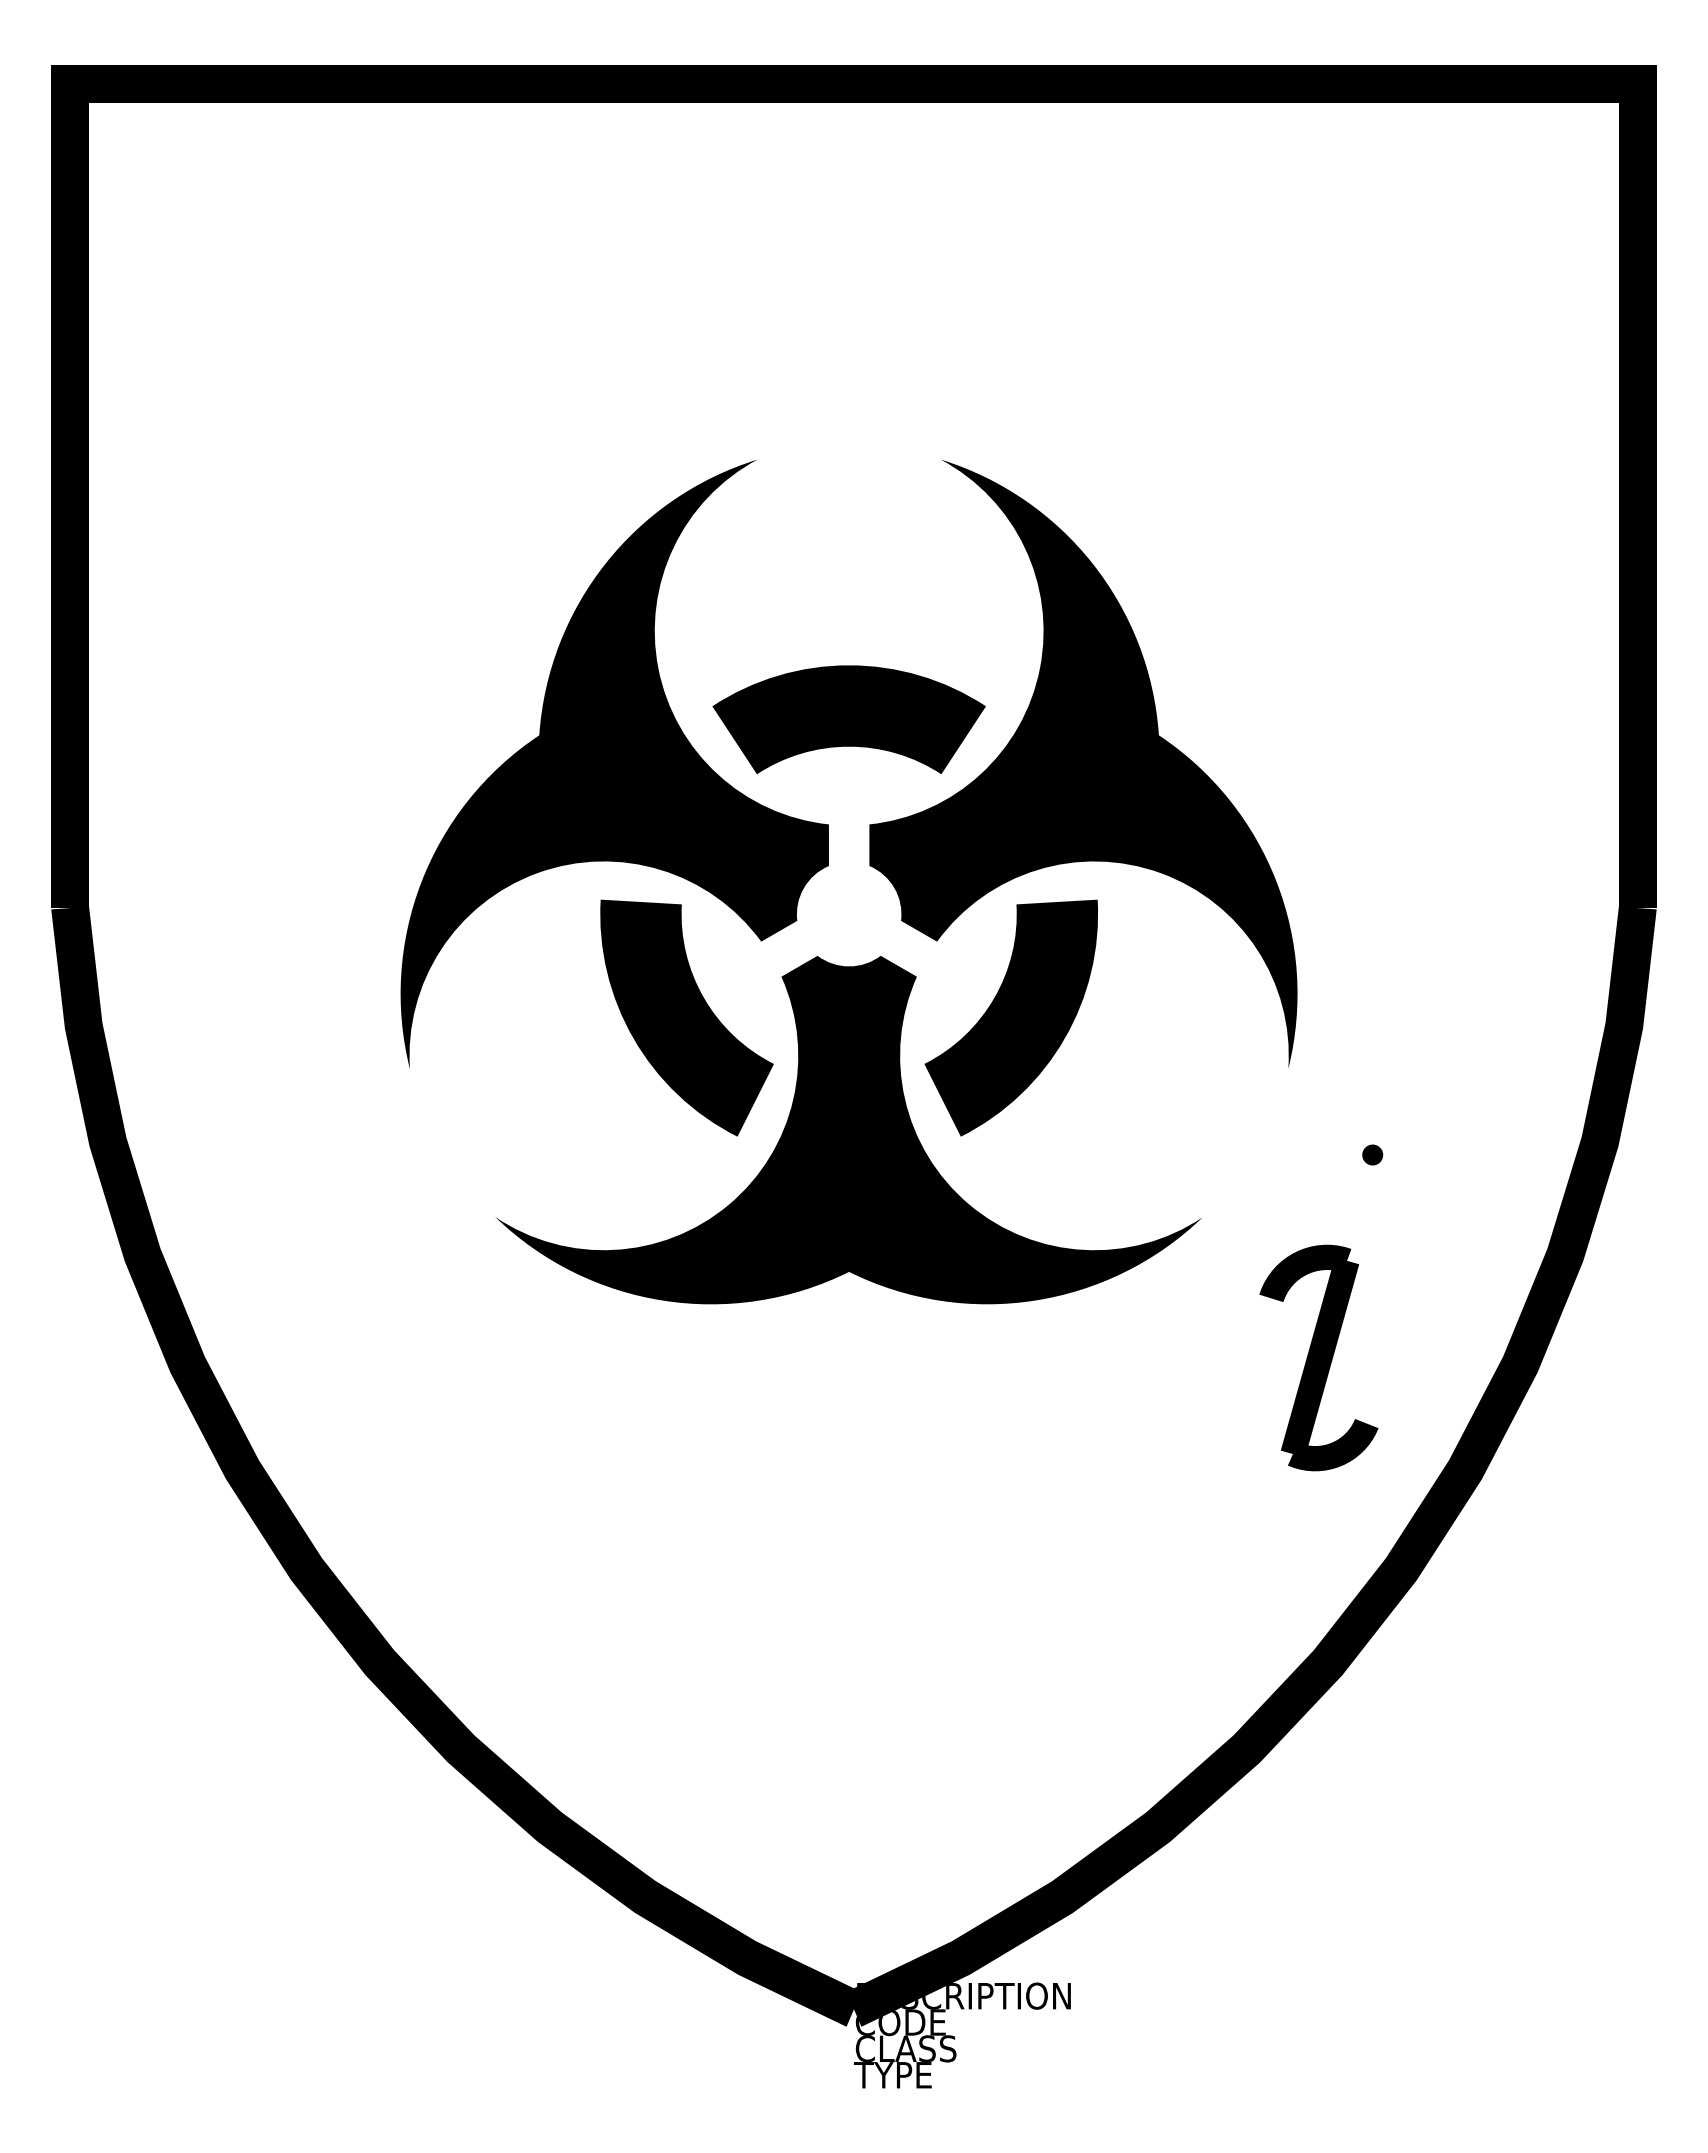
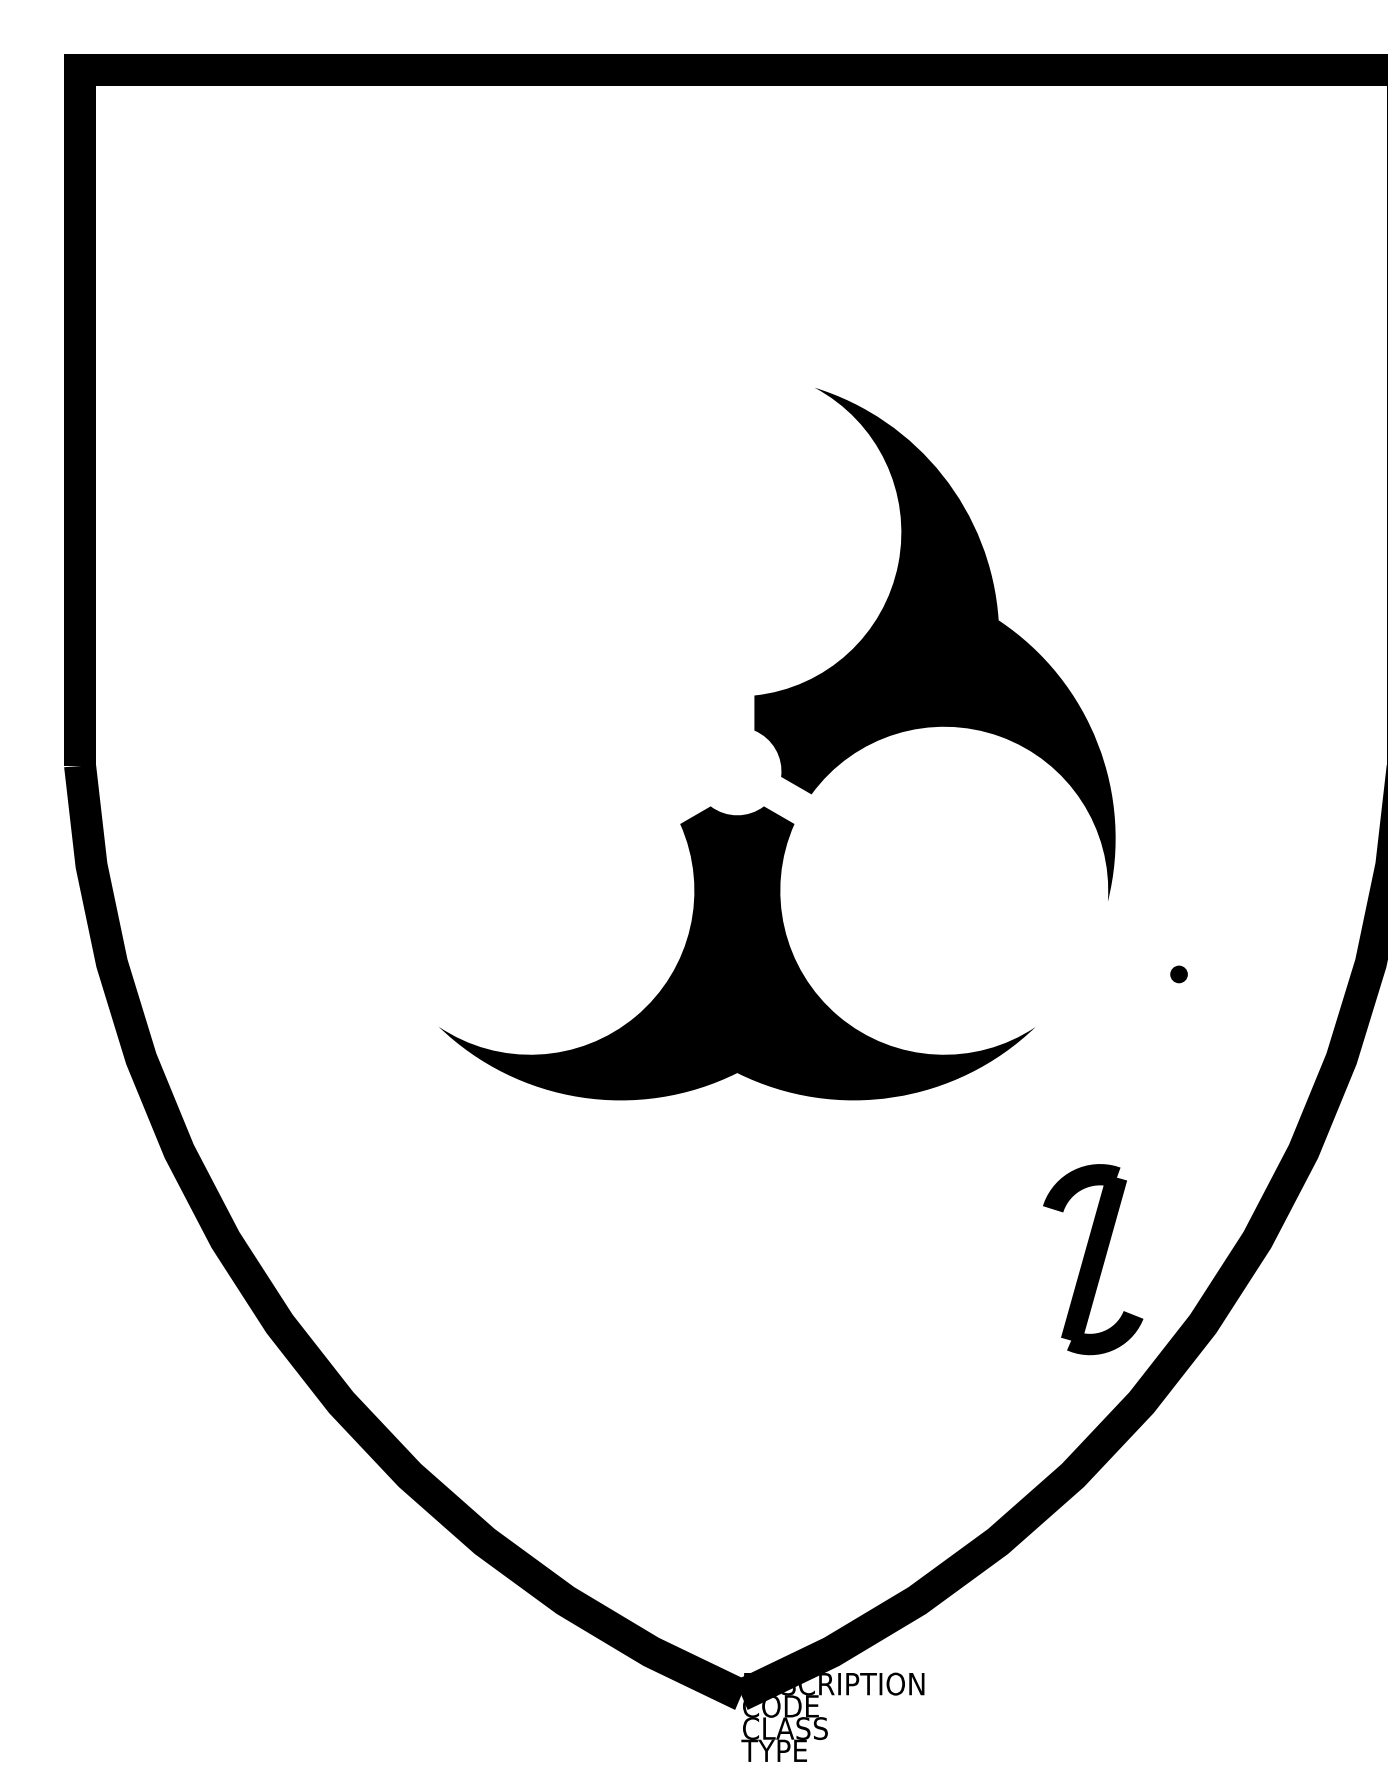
fill: (849, 719) -> (737, 606), removed
fill: (614, 764) -> (539, 644), removed
fill: (686, 1017) -> (600, 858), removed
part: (1010, 1017) -> (873, 858), removed
curve: (1318, 1357) -> (1092, 1259), moved

